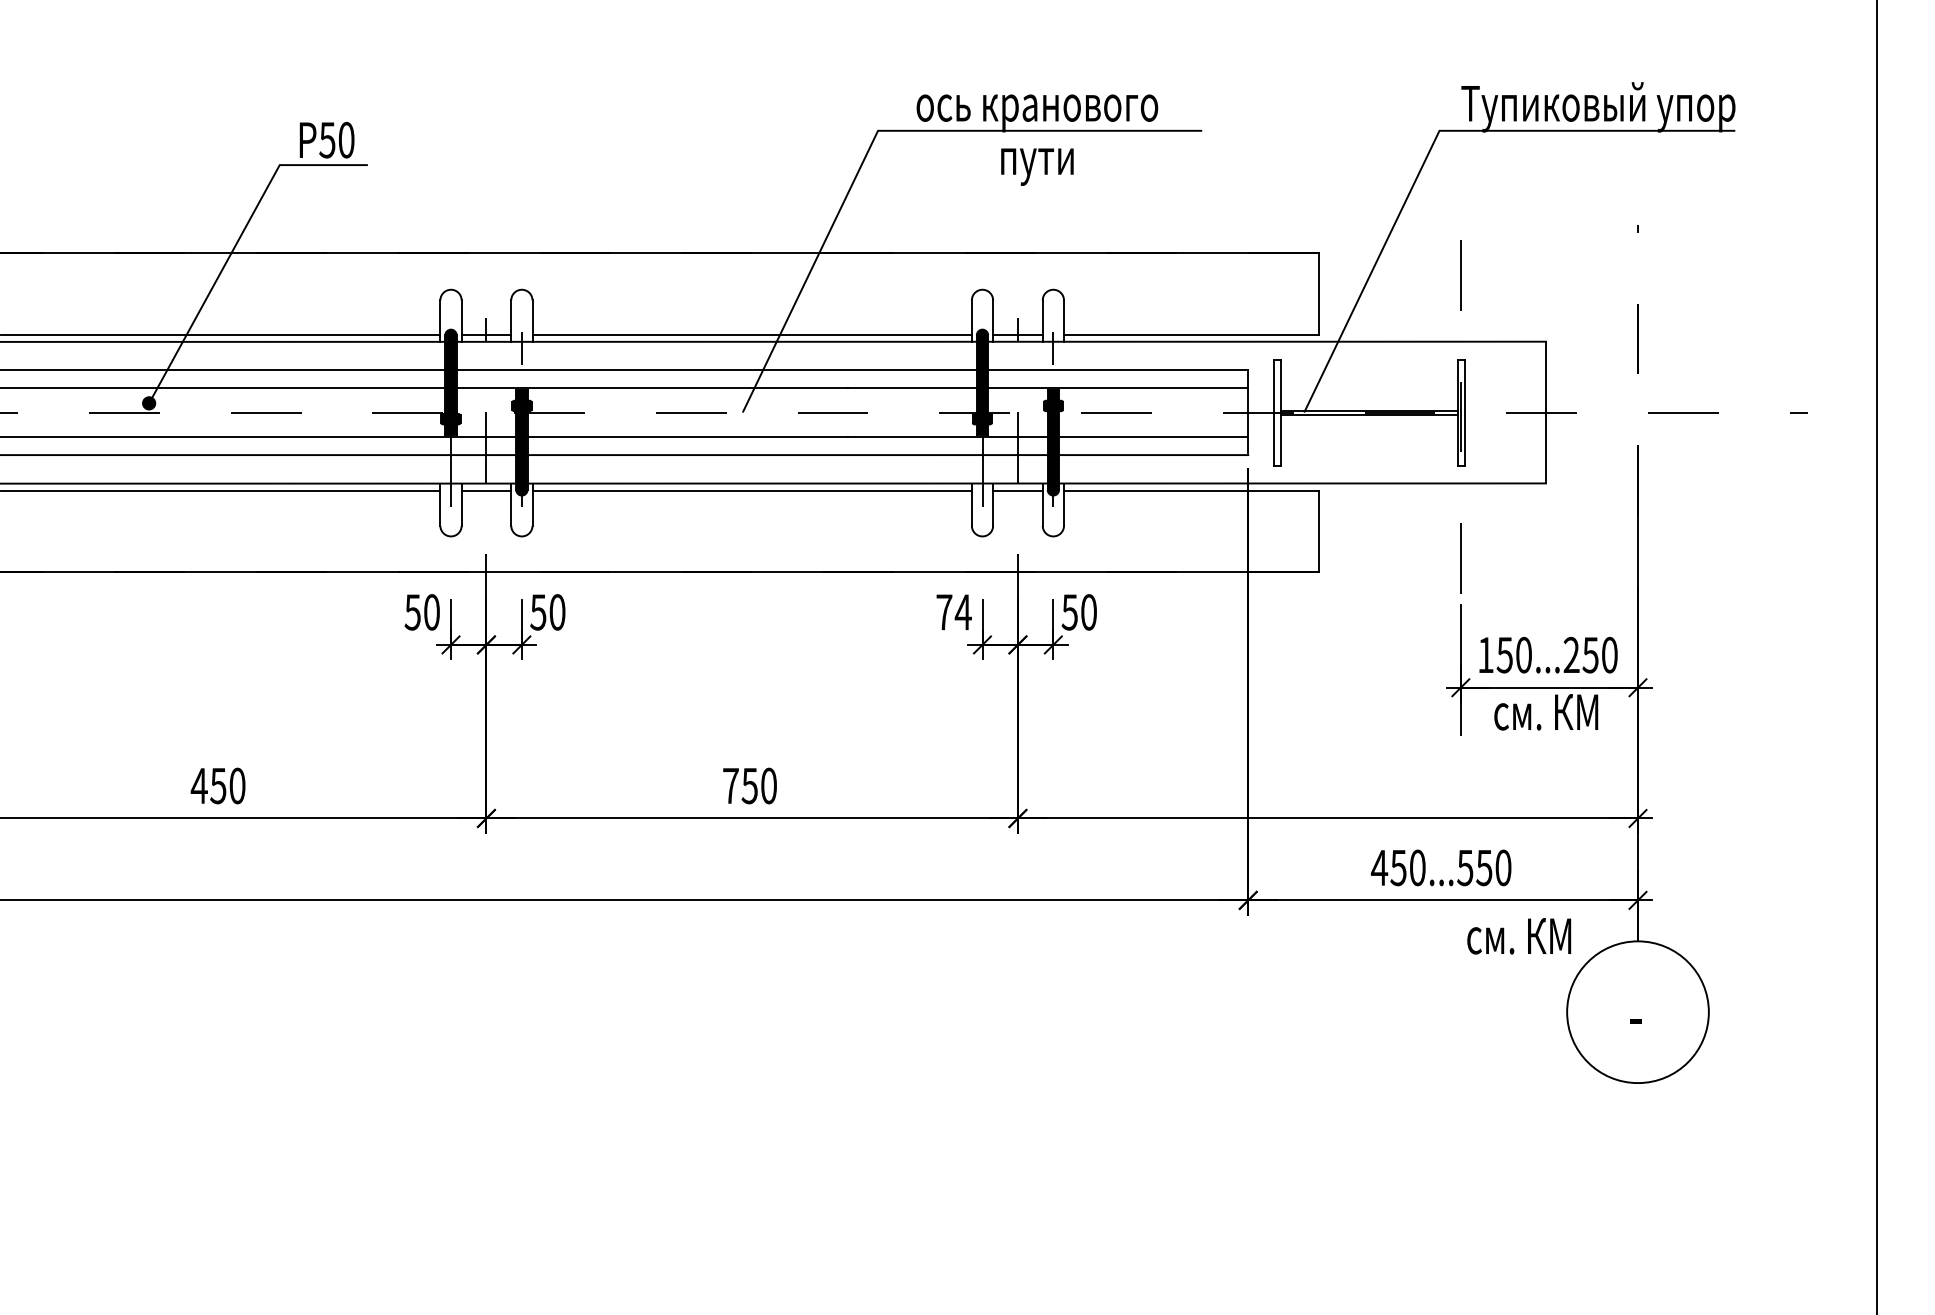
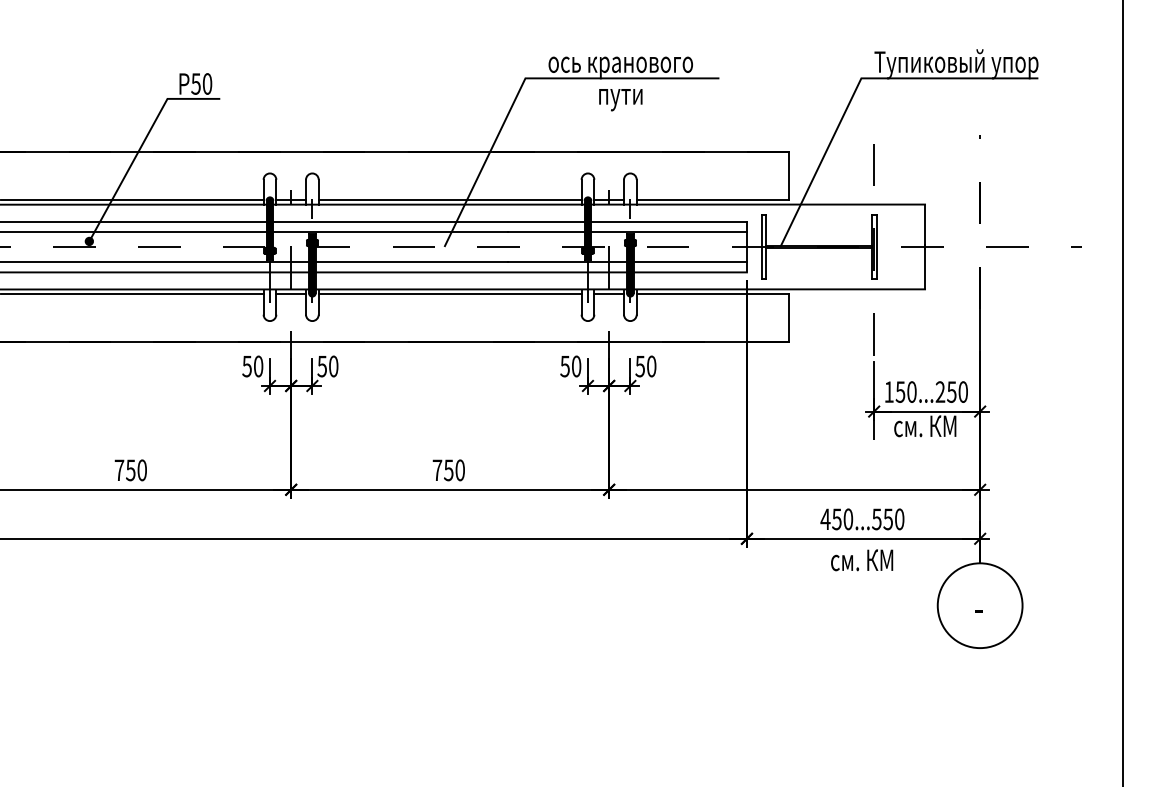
text: (953, 612) -> (570, 366), 74 -> 50
text: (199, 784) -> (119, 469), 450 -> 750
text: (1519, 936) -> (862, 560), moved

